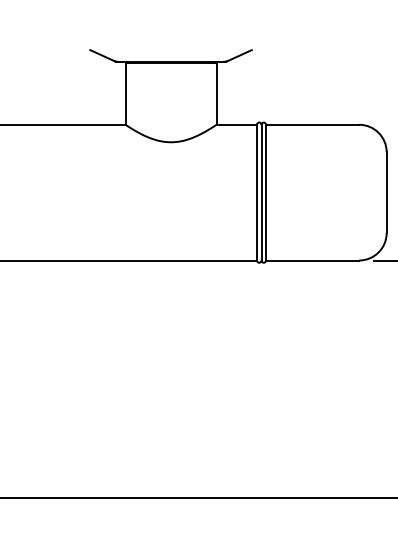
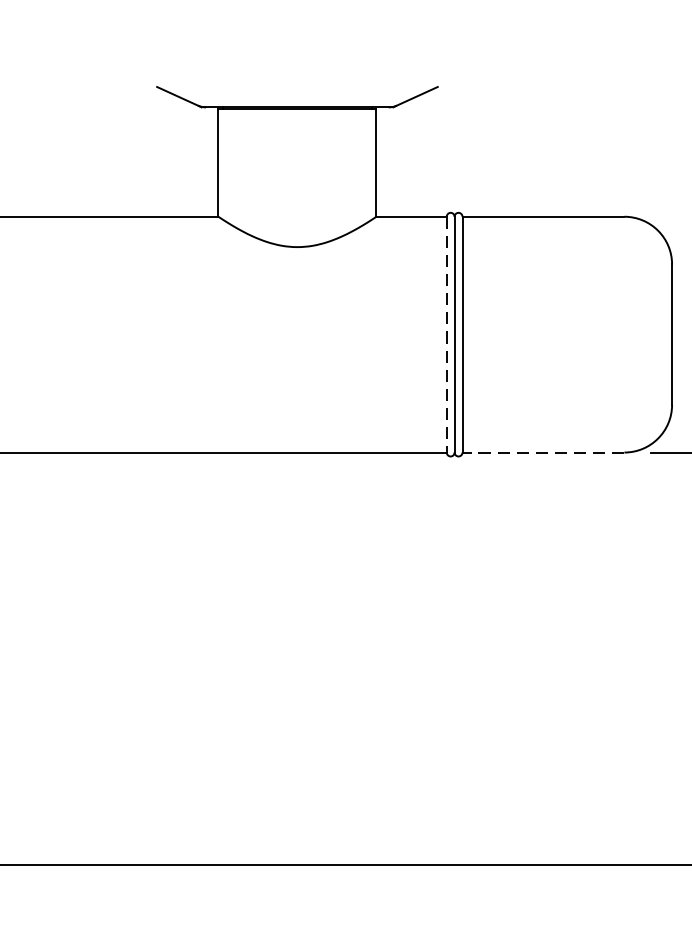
line: (257, 192) -> (447, 334), solid -> dashed
line: (312, 260) -> (543, 452), solid -> dashed

